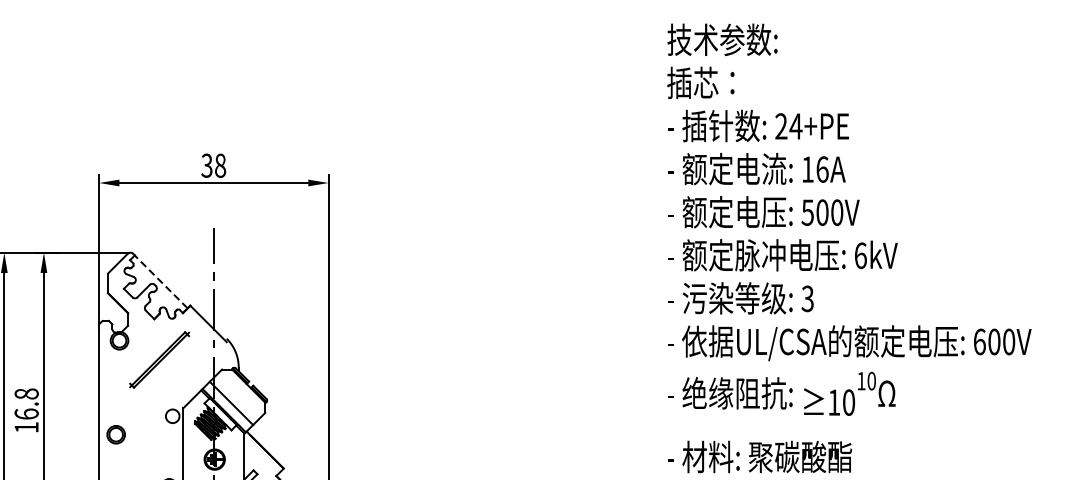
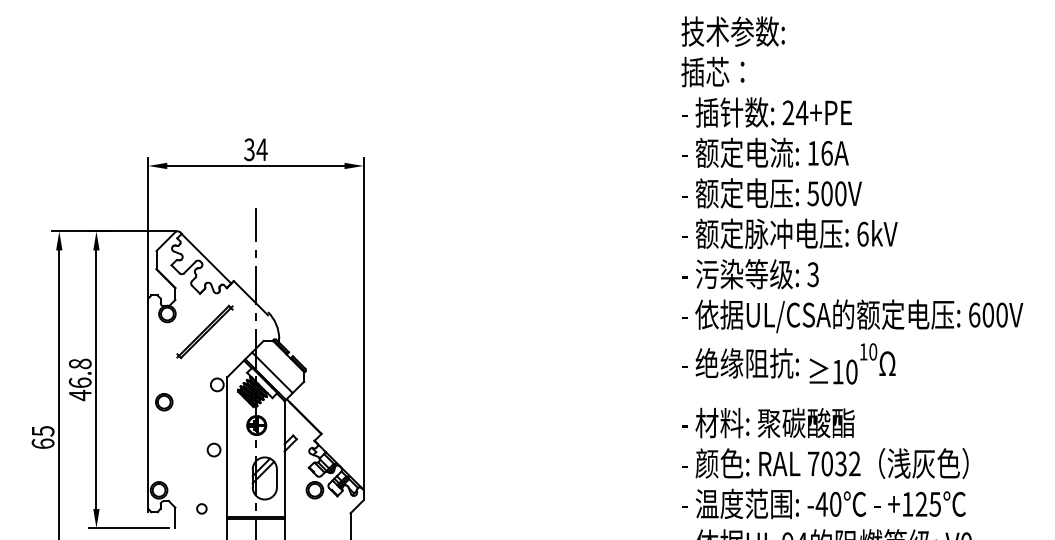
text: (219, 165) -> (261, 149), 38 -> 34
line: (161, 281) -> (206, 258), dashed -> solid
text: (26, 427) -> (80, 395), 16.8 -> 46.8

